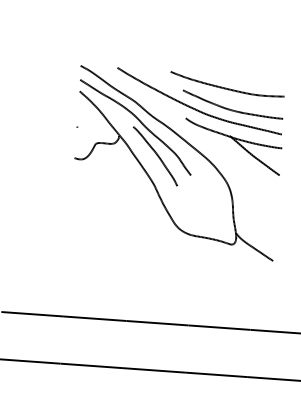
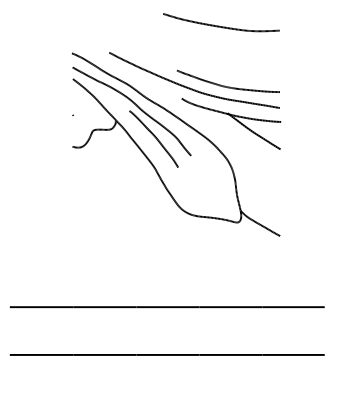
part: (227, 84) -> (221, 22), moved

